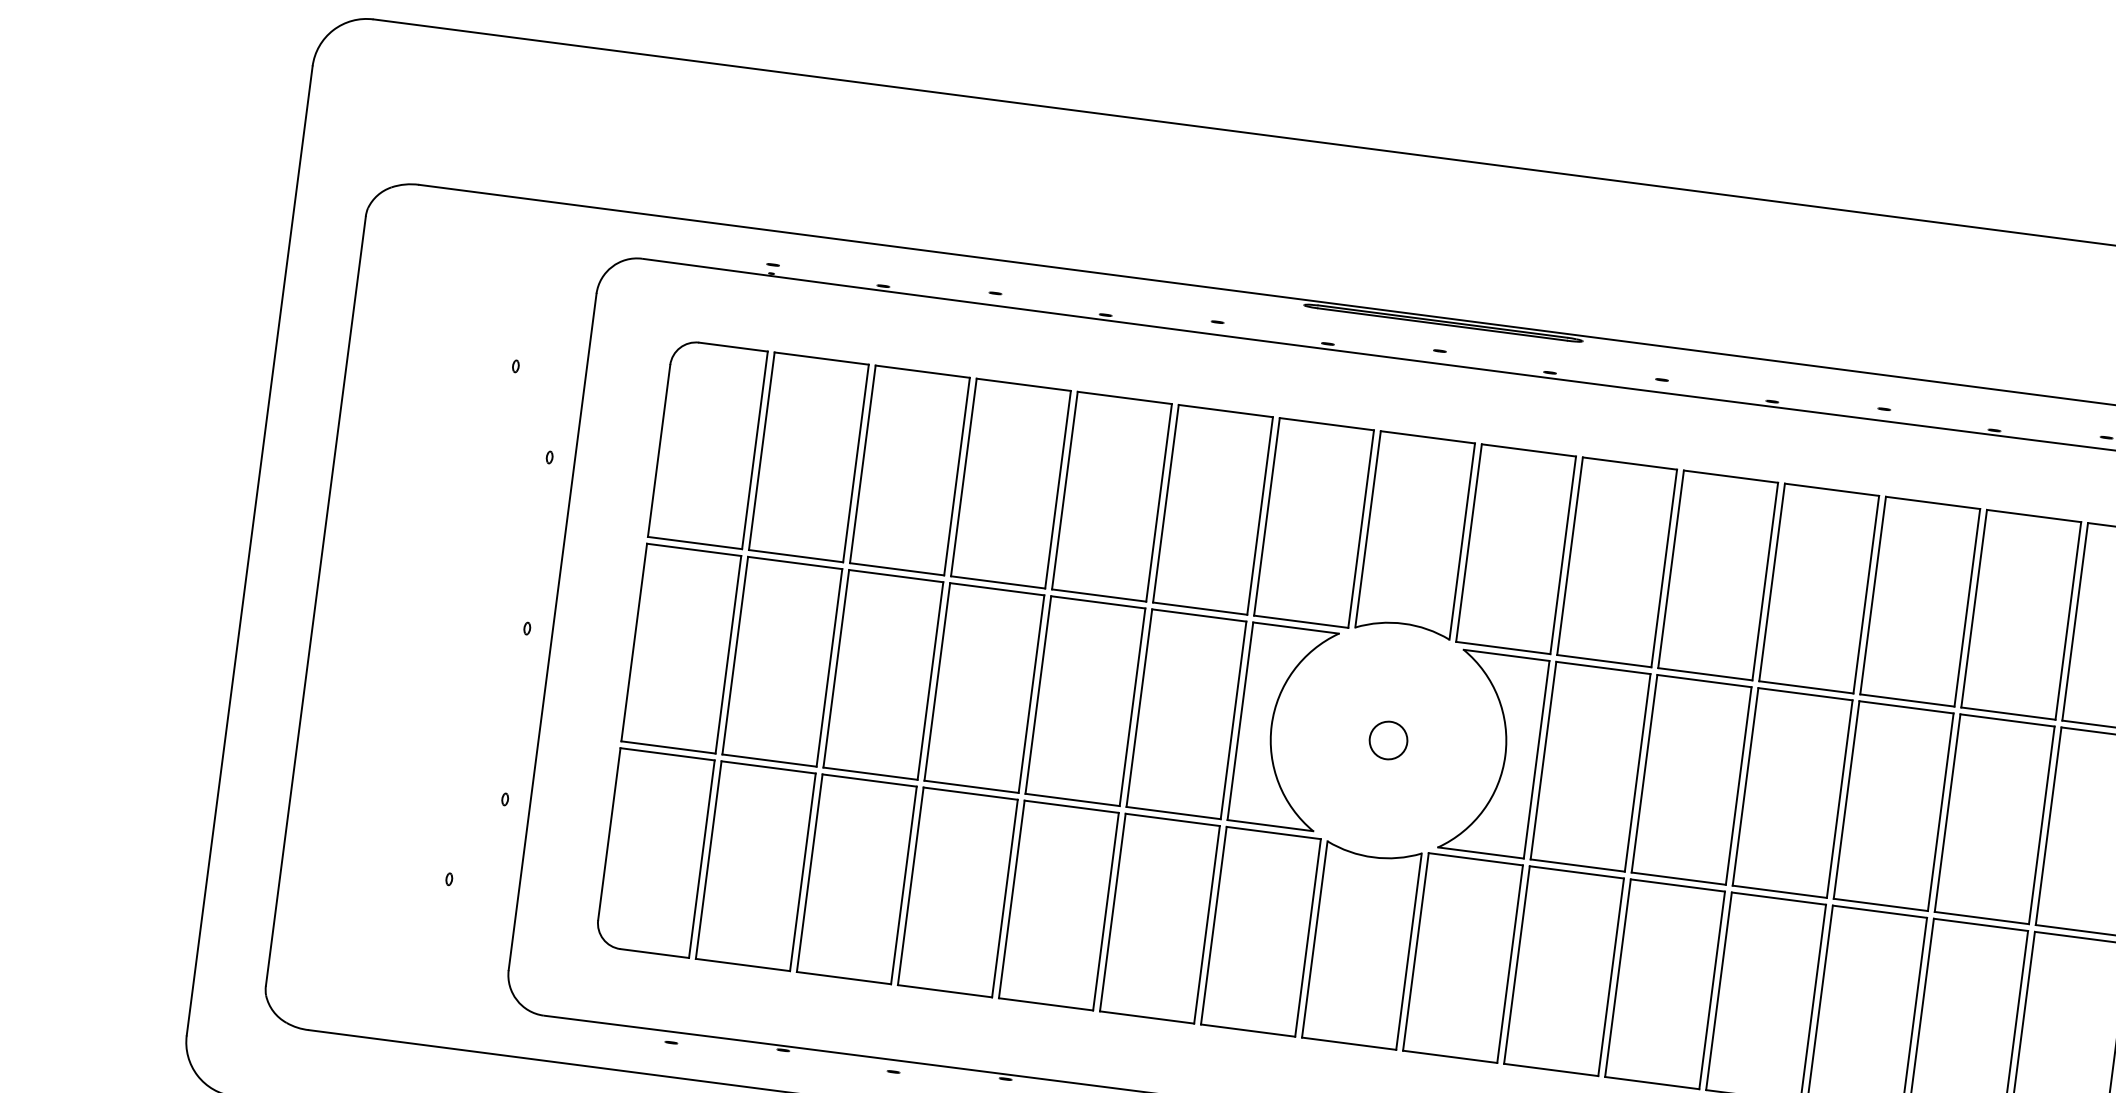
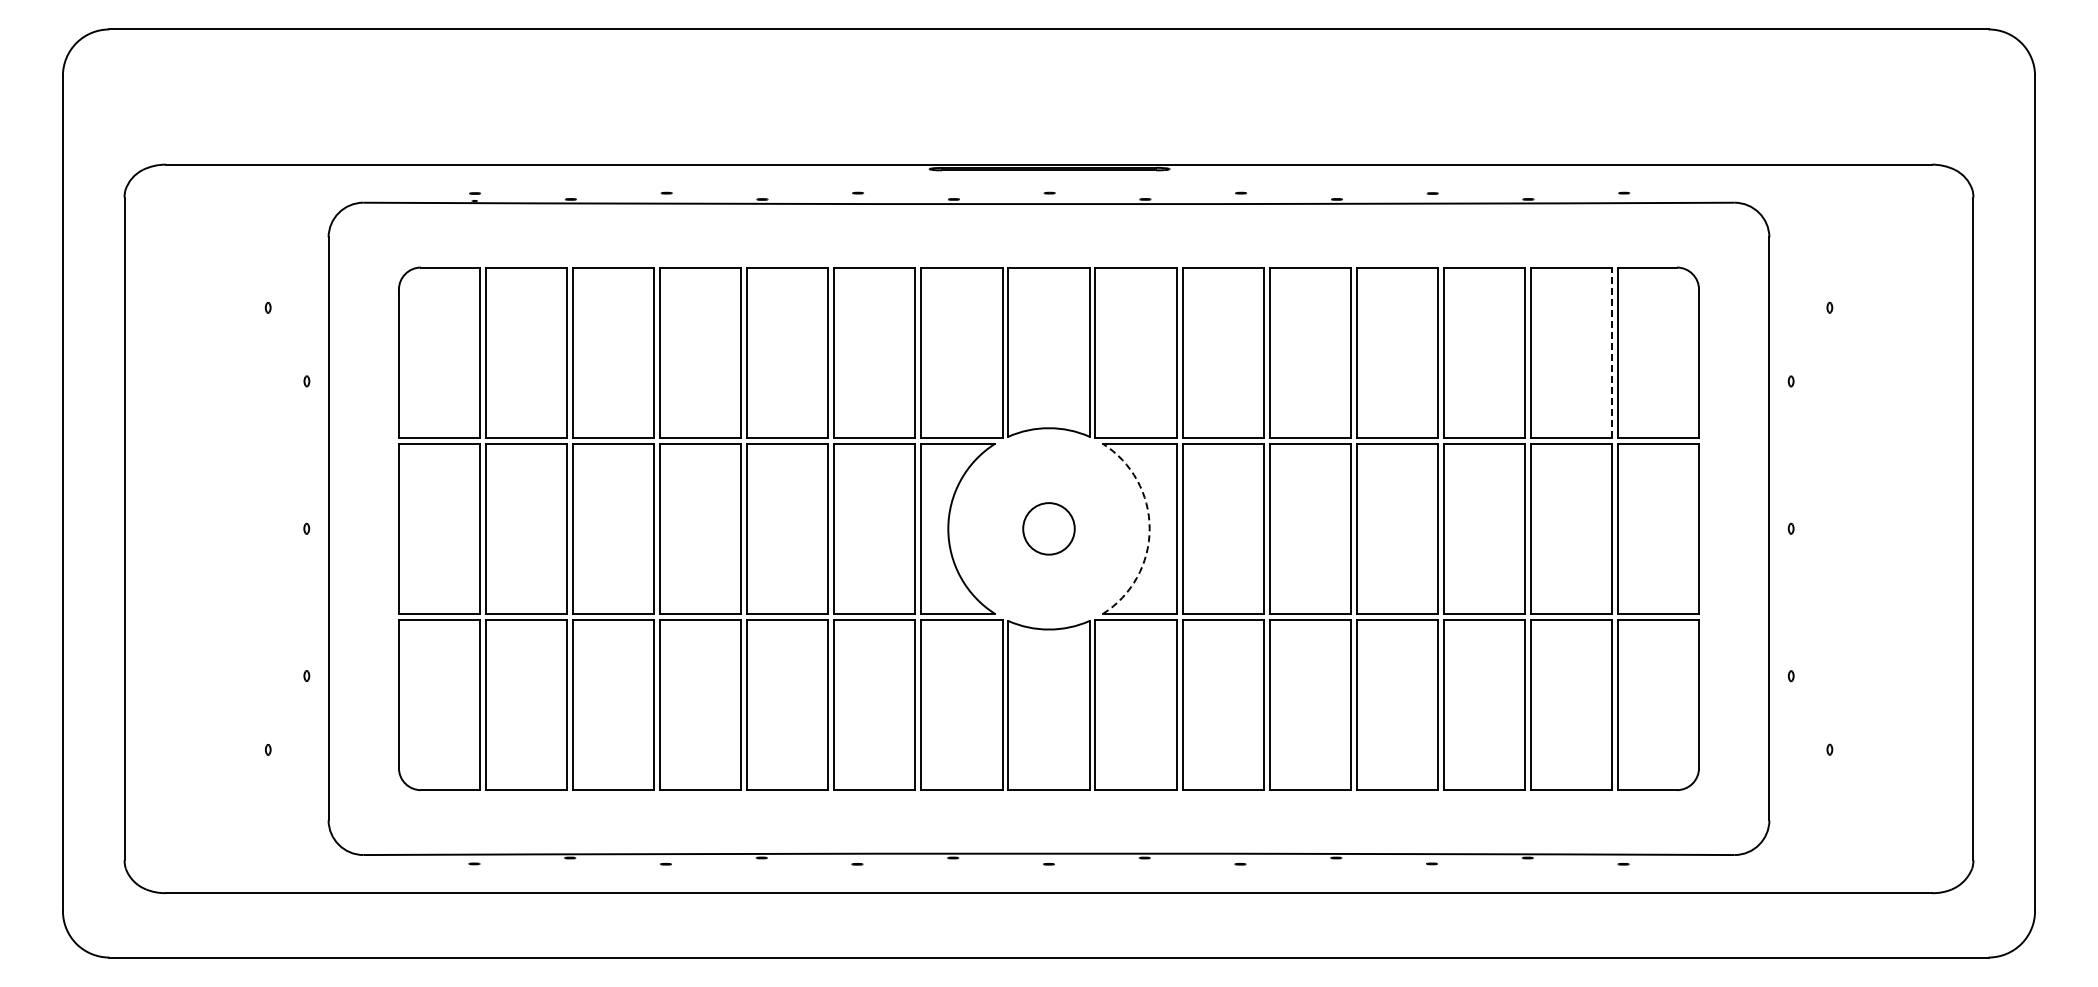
line: (2067, 620) -> (1611, 352), solid -> dashed
circle: (1388, 740) -> (1048, 528), size x1.6
arc: (1505, 755) -> (1149, 528), solid -> dashed

